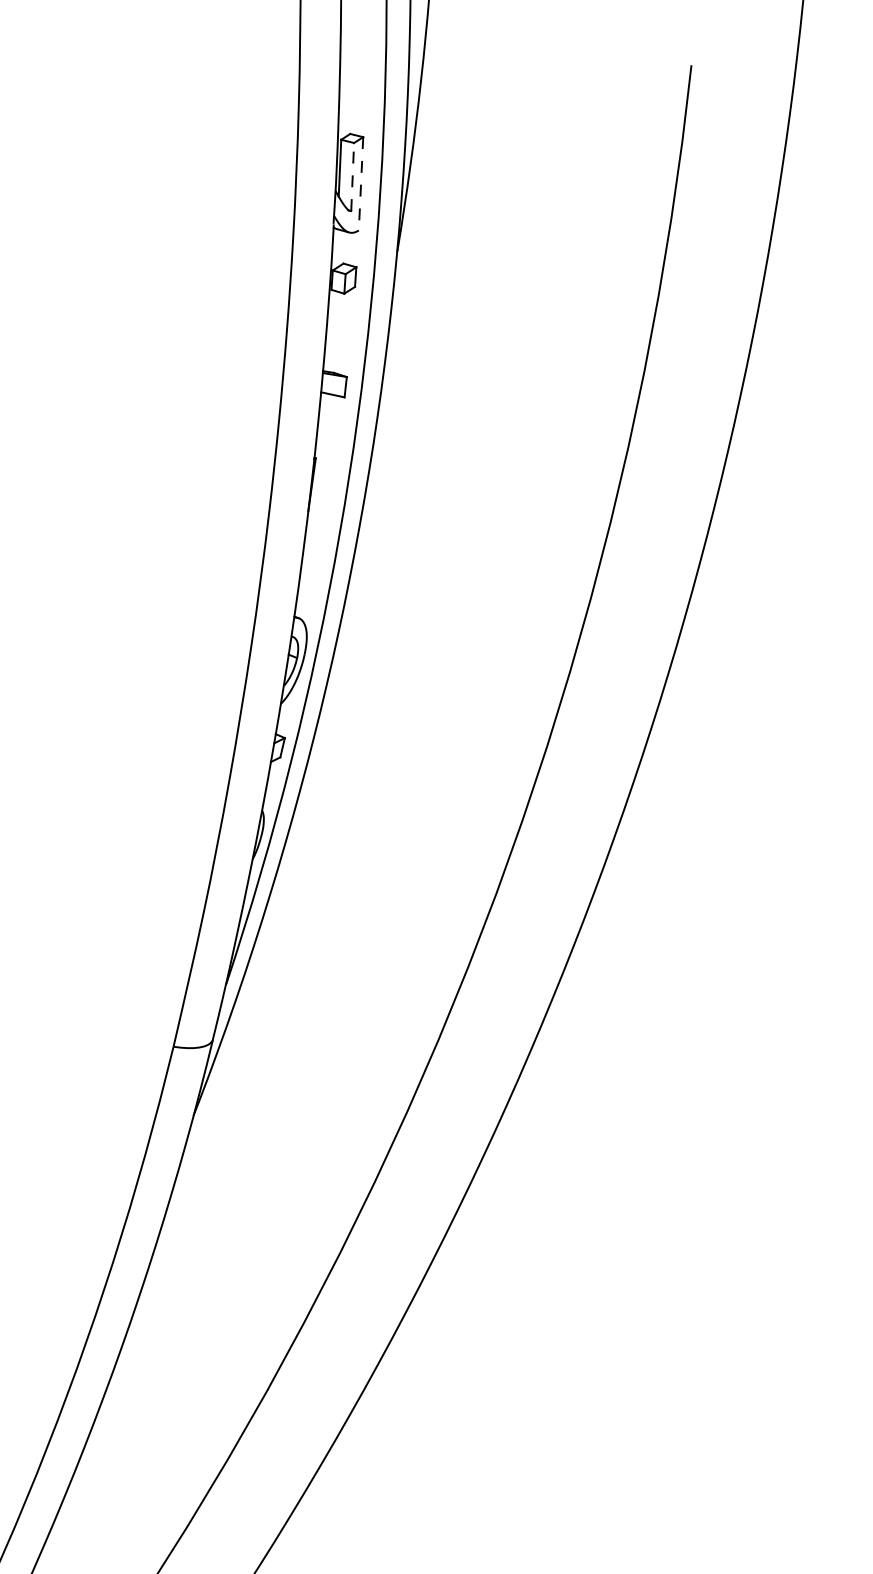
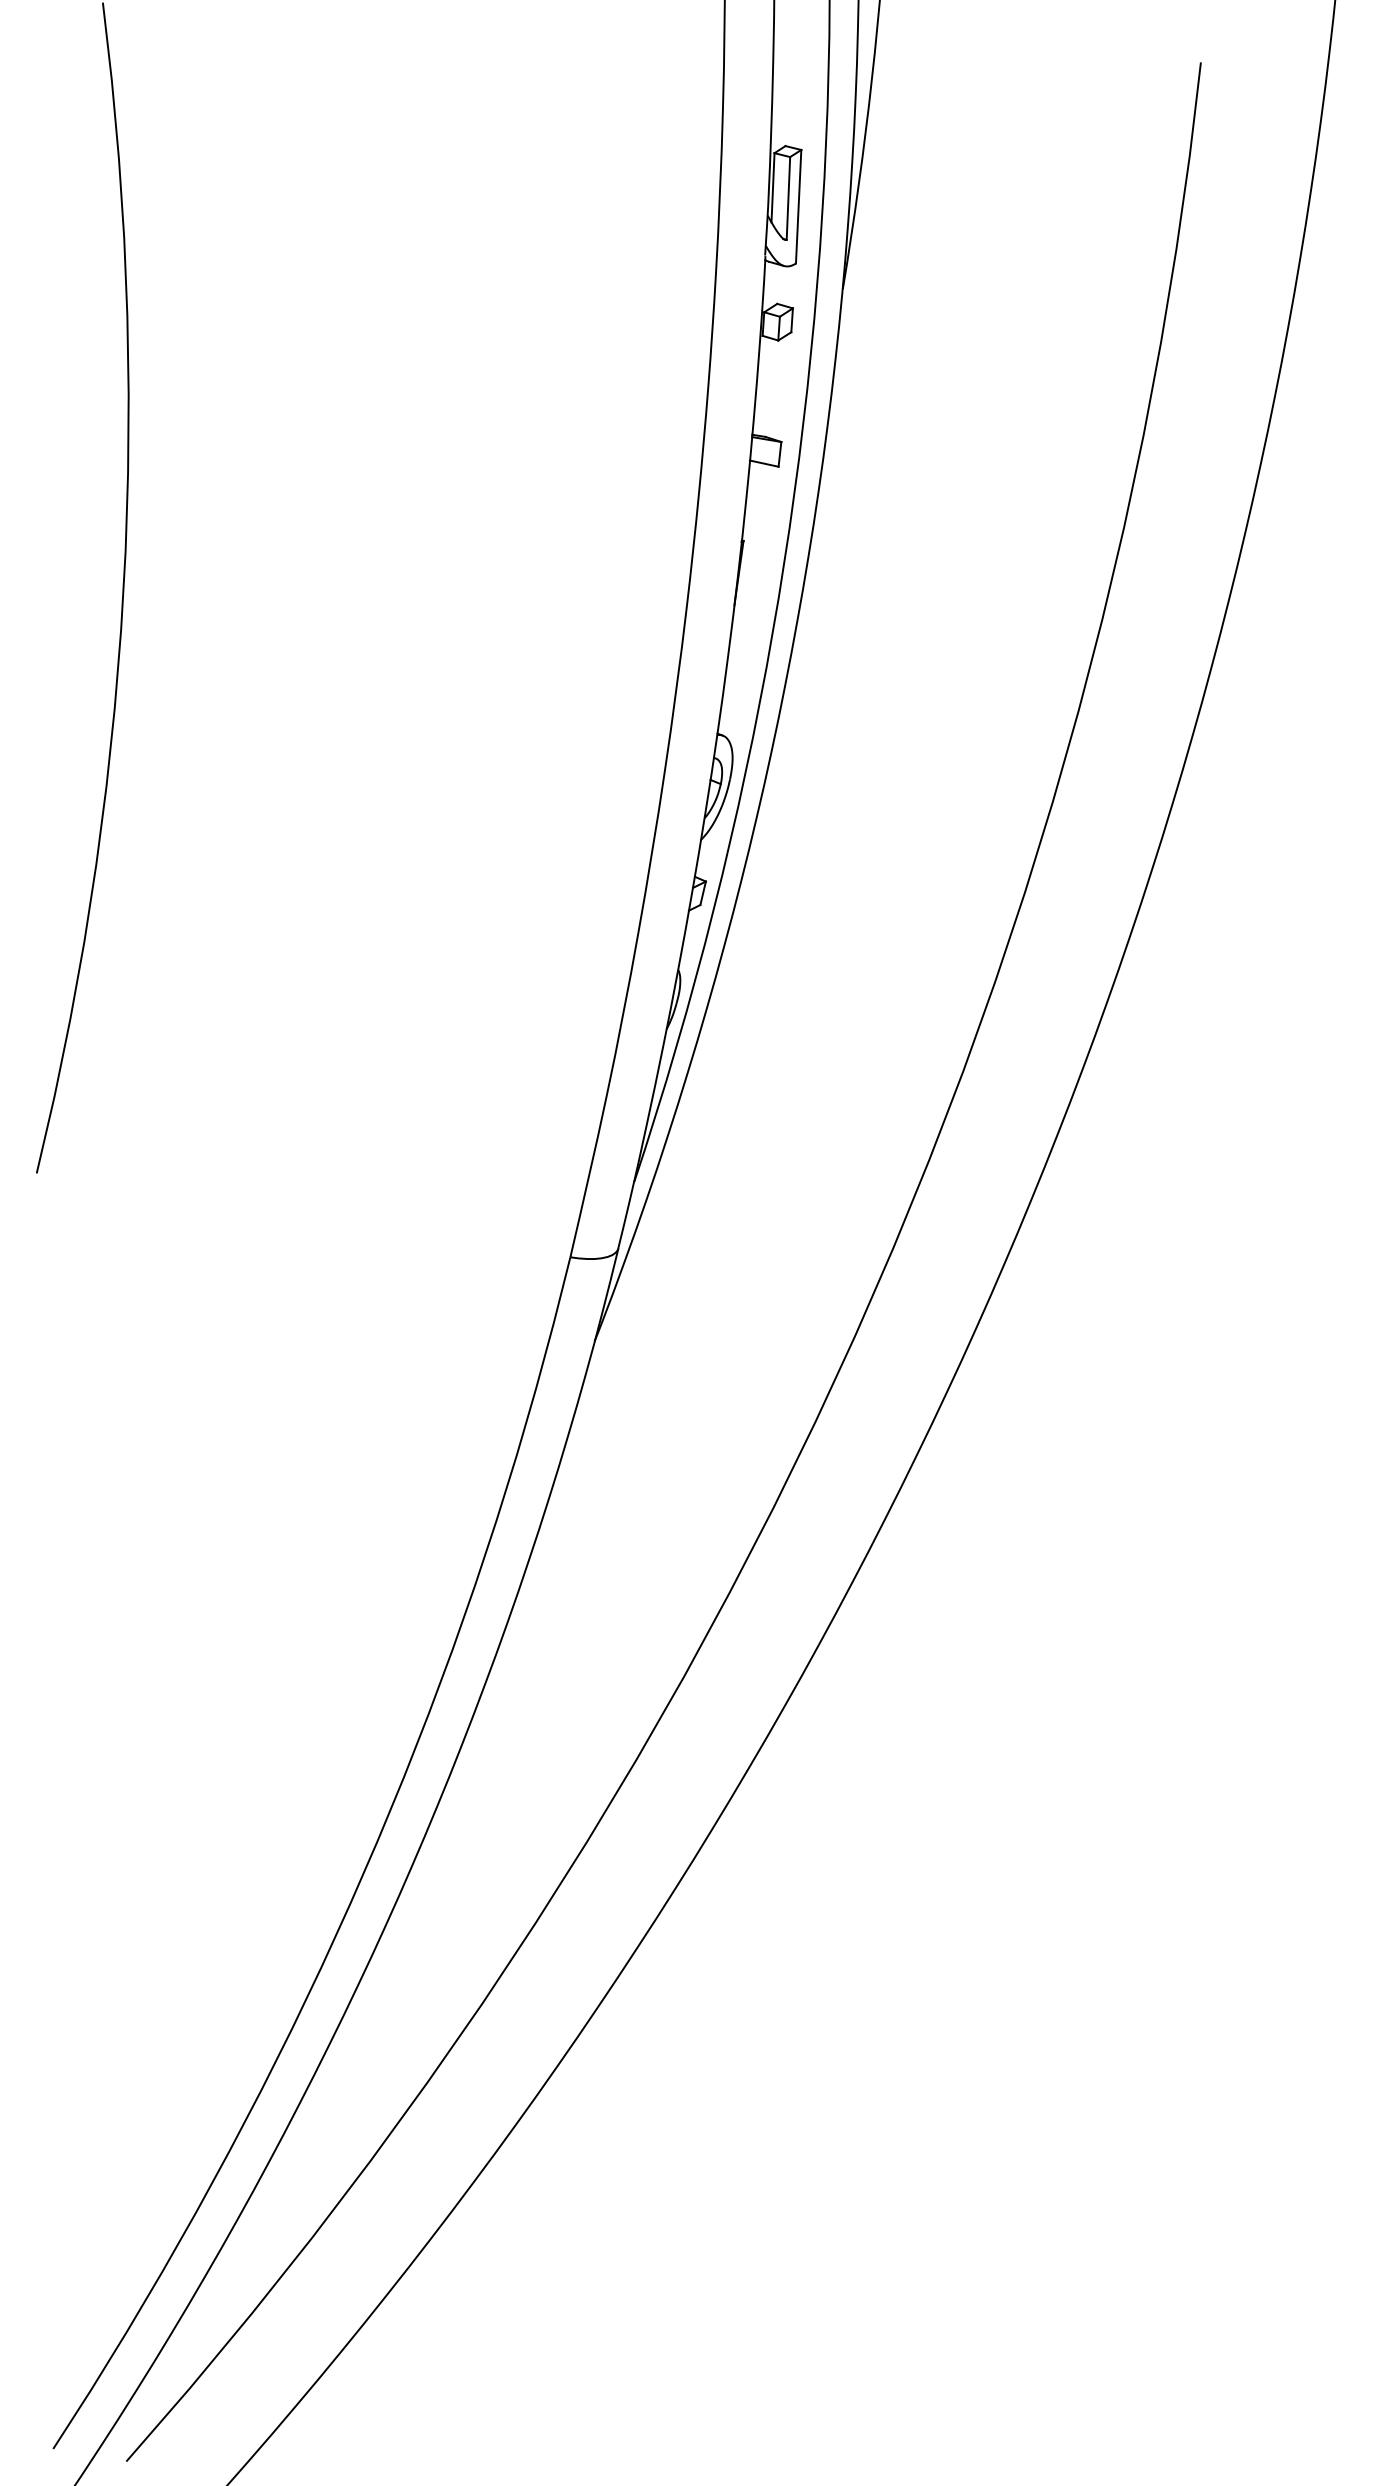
line: (352, 176) -> (788, 197), dashed -> solid
line: (360, 183) -> (798, 206), dashed -> solid

